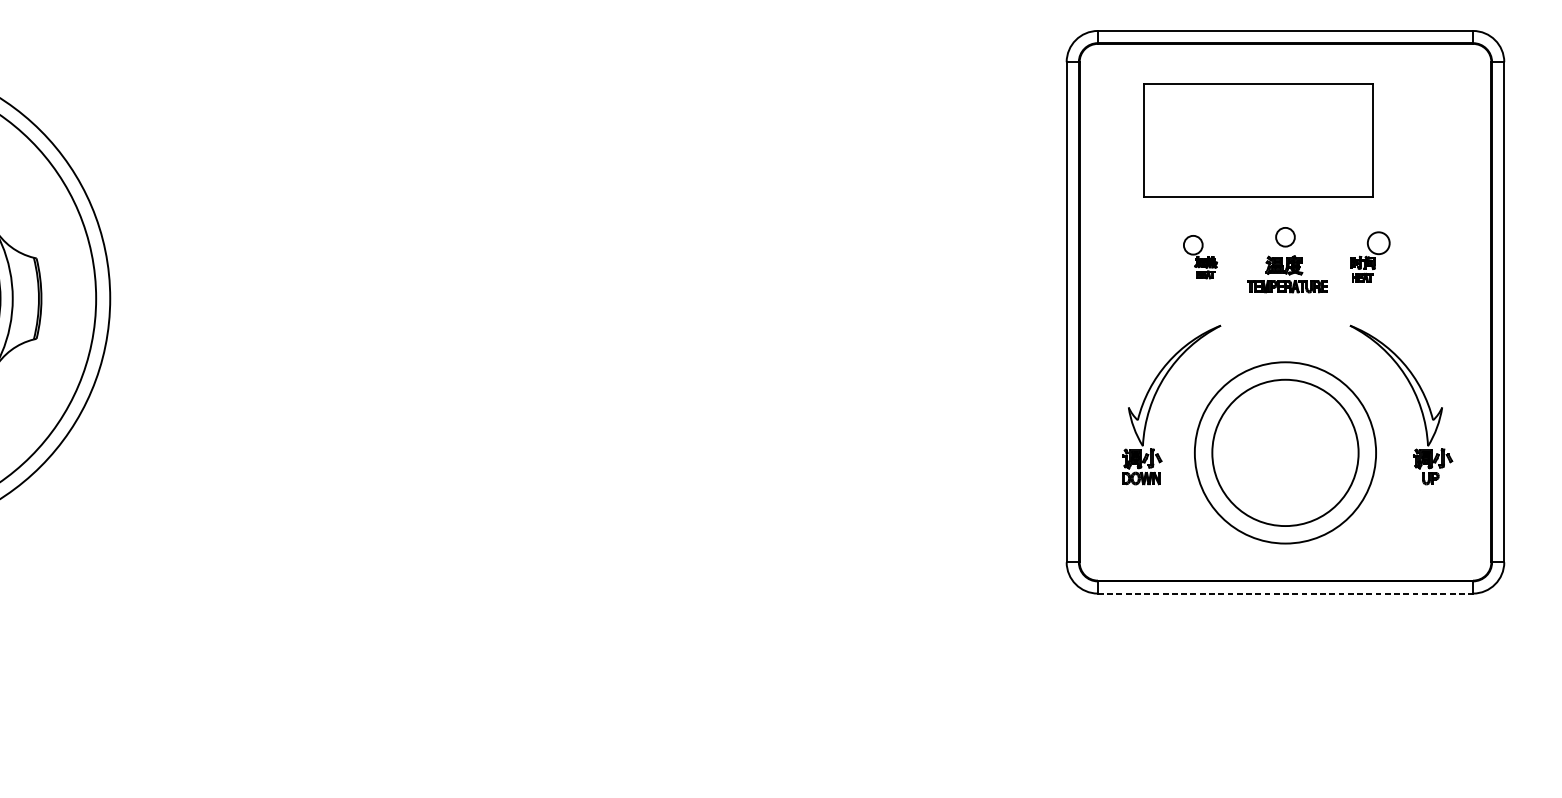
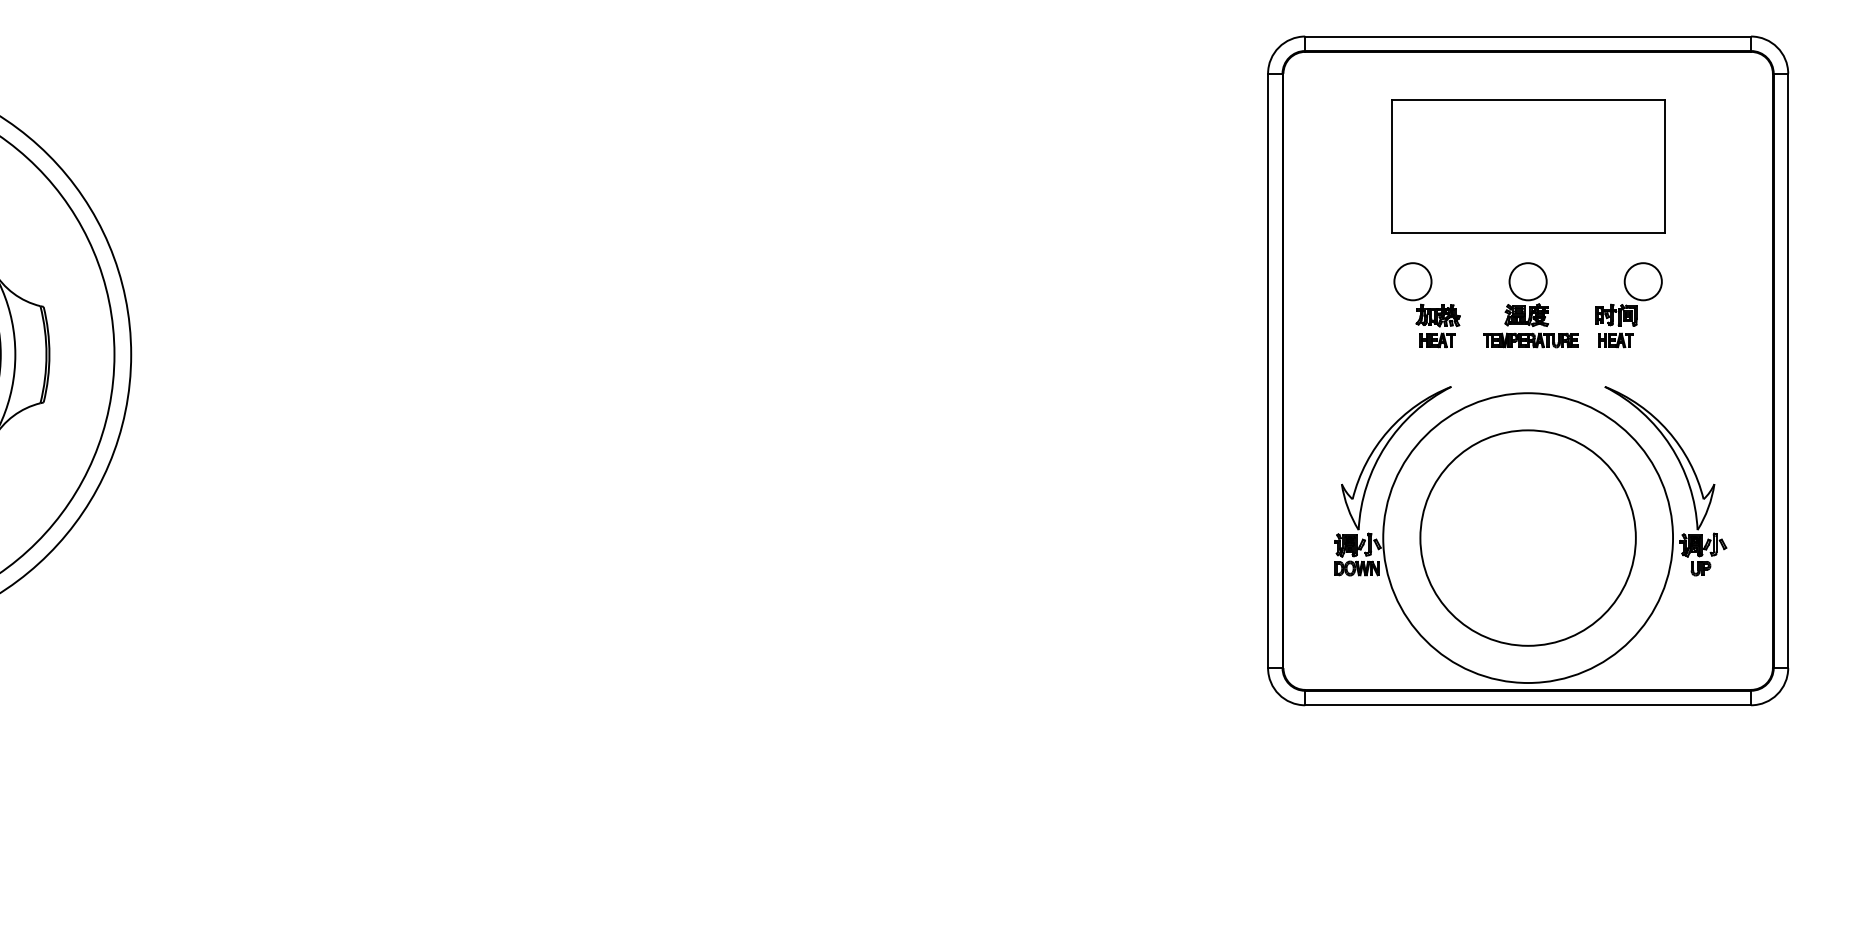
part: (1258, 140) -> (1528, 166), moved
circle: (1284, 237) -> (1527, 281), size x1.67
part: (1199, 257) -> (1426, 305), size x1.67
part: (1369, 257) -> (1628, 305), size x1.43
circle: (1285, 453) -> (1528, 538), size x1.67
line: (1285, 593) -> (1528, 705), dashed -> solid

